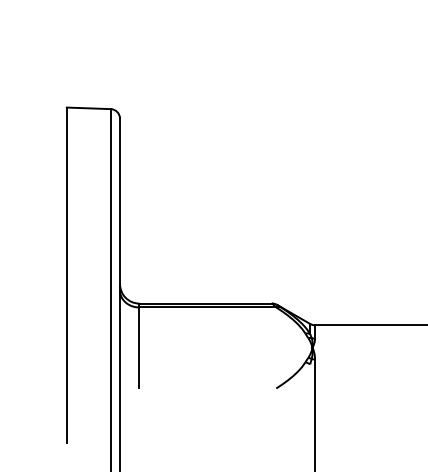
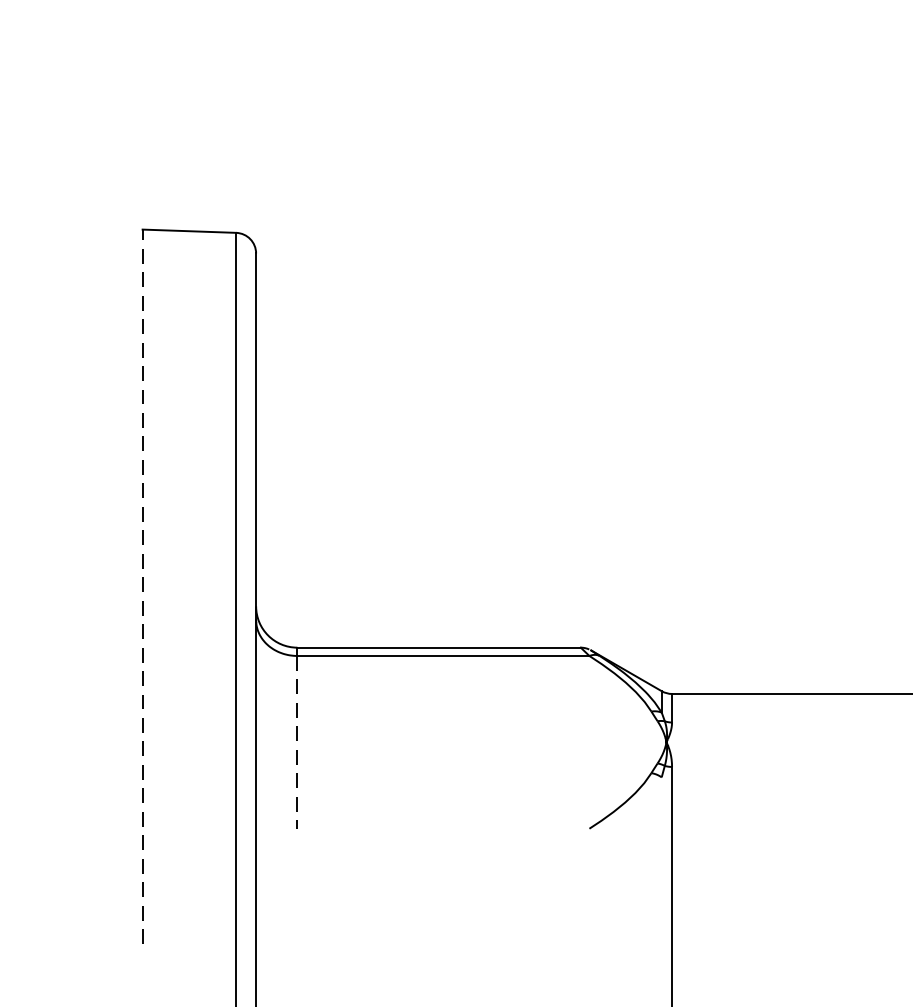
line: (66, 274) -> (141, 585), solid -> dashed
line: (139, 347) -> (297, 741), solid -> dashed

